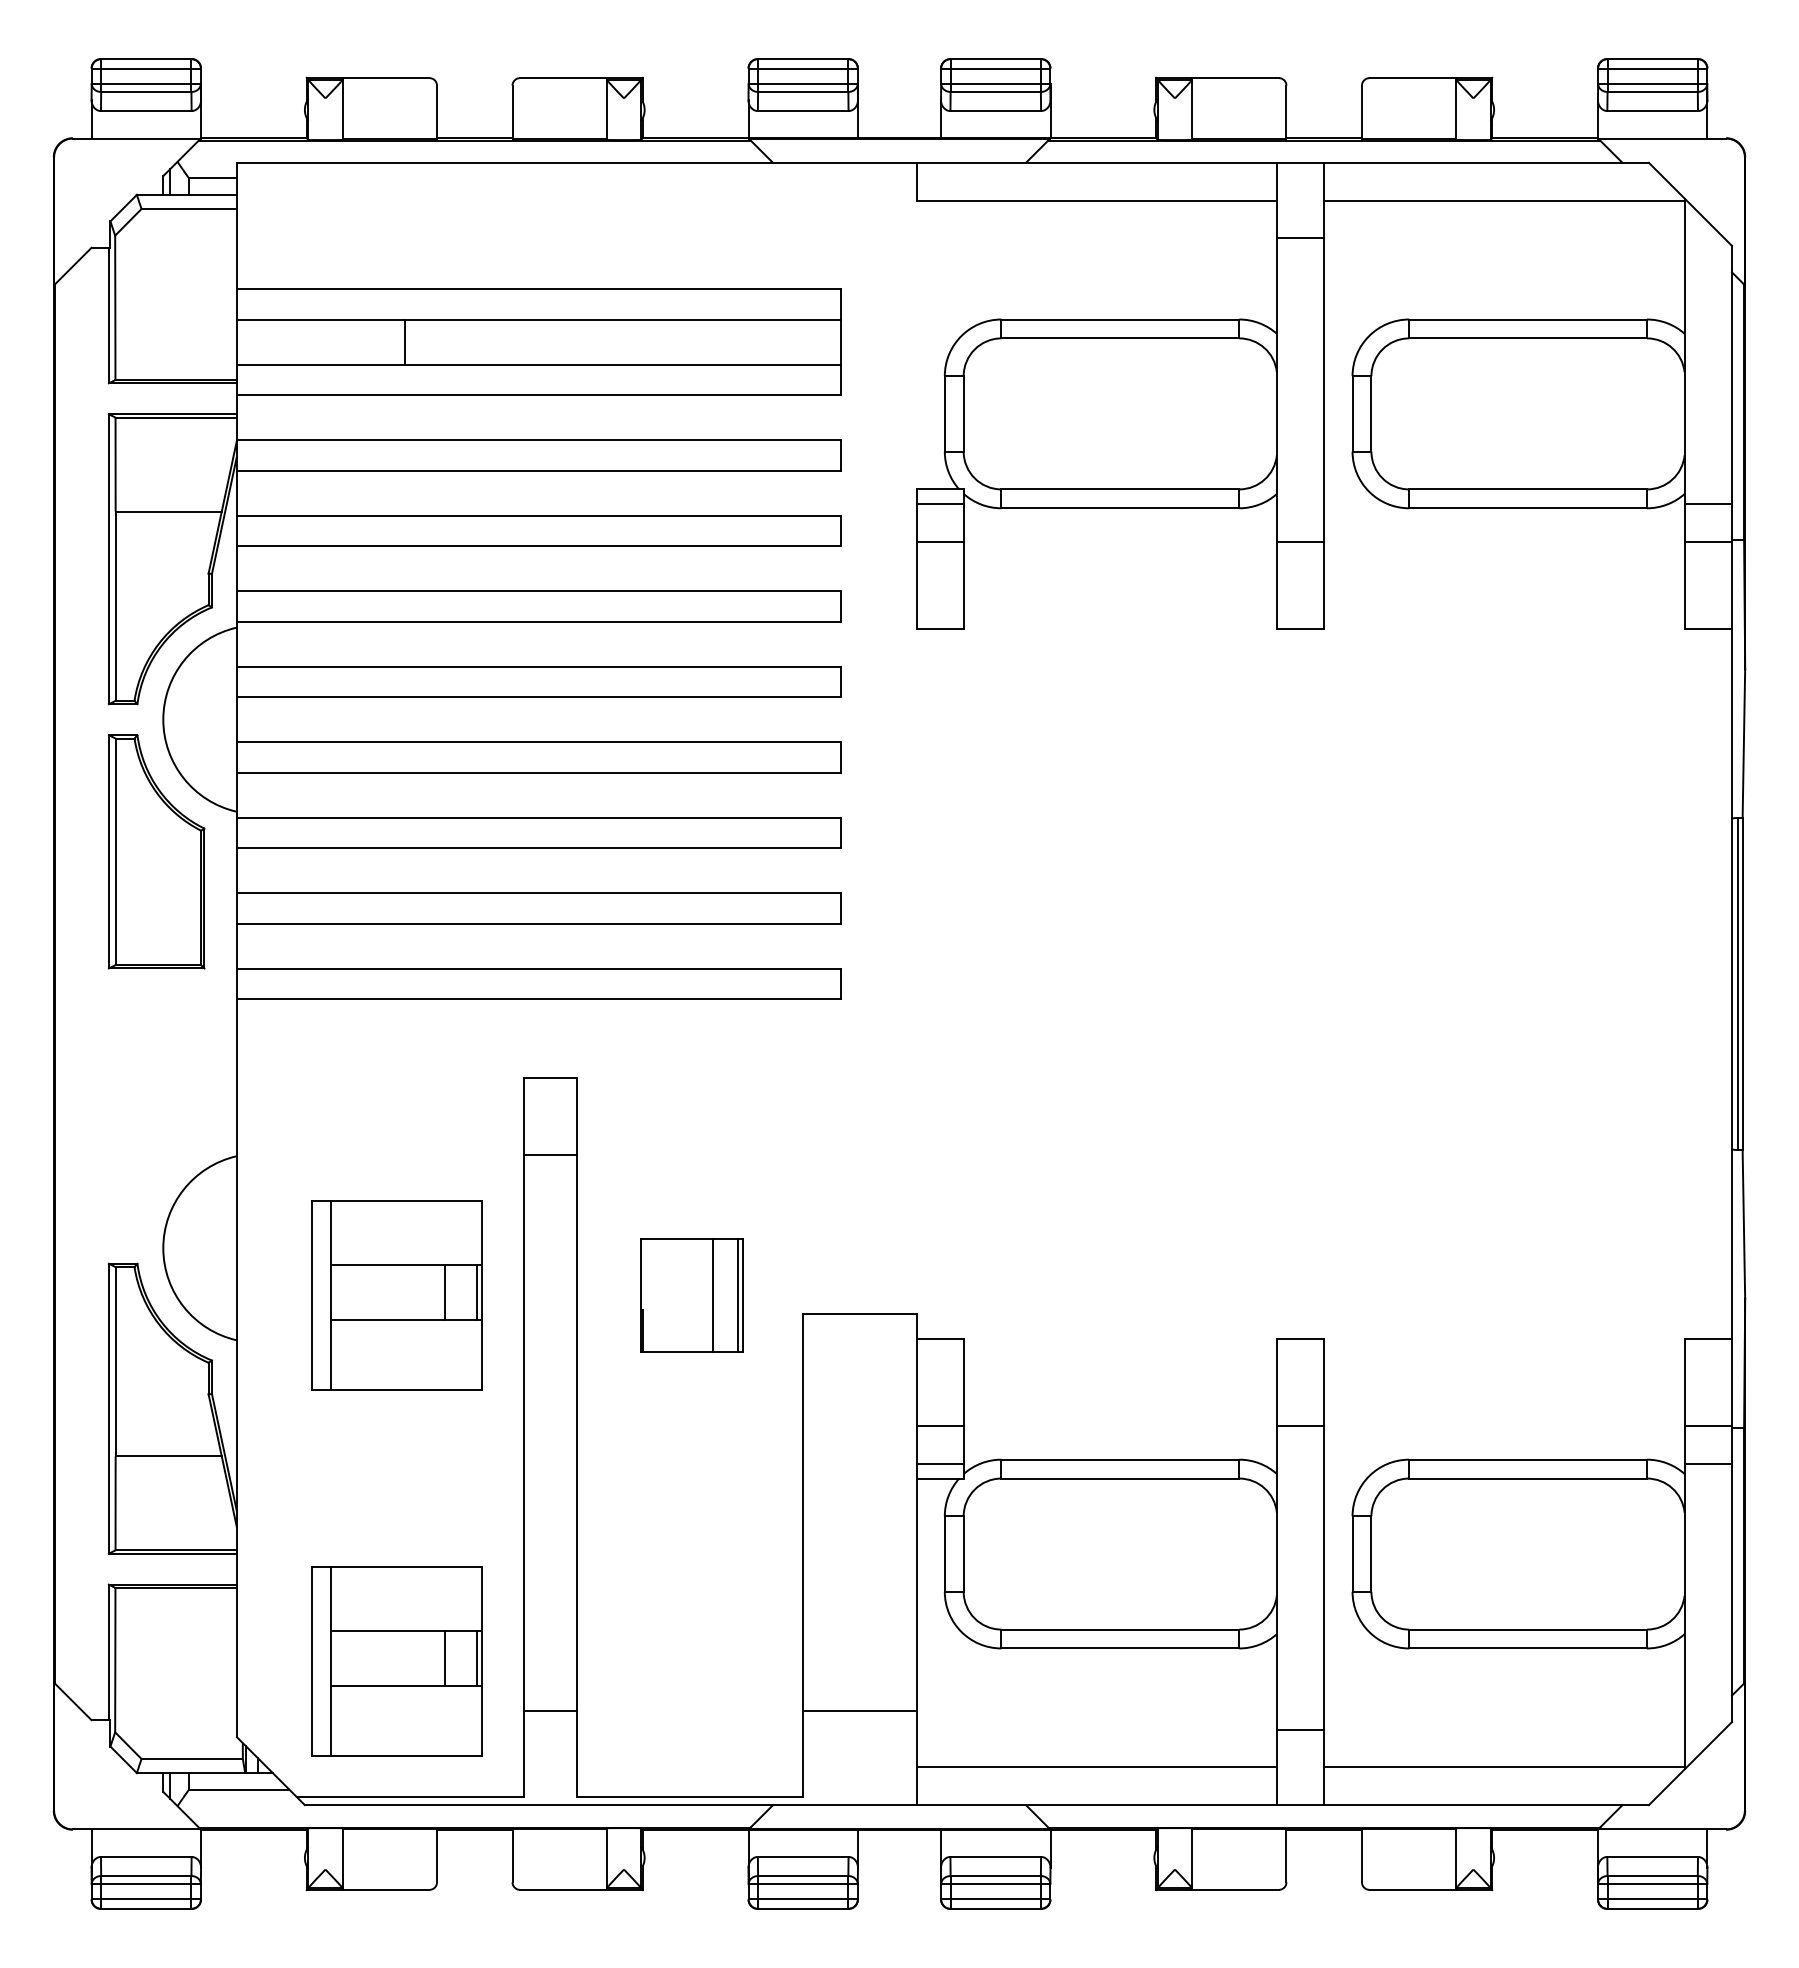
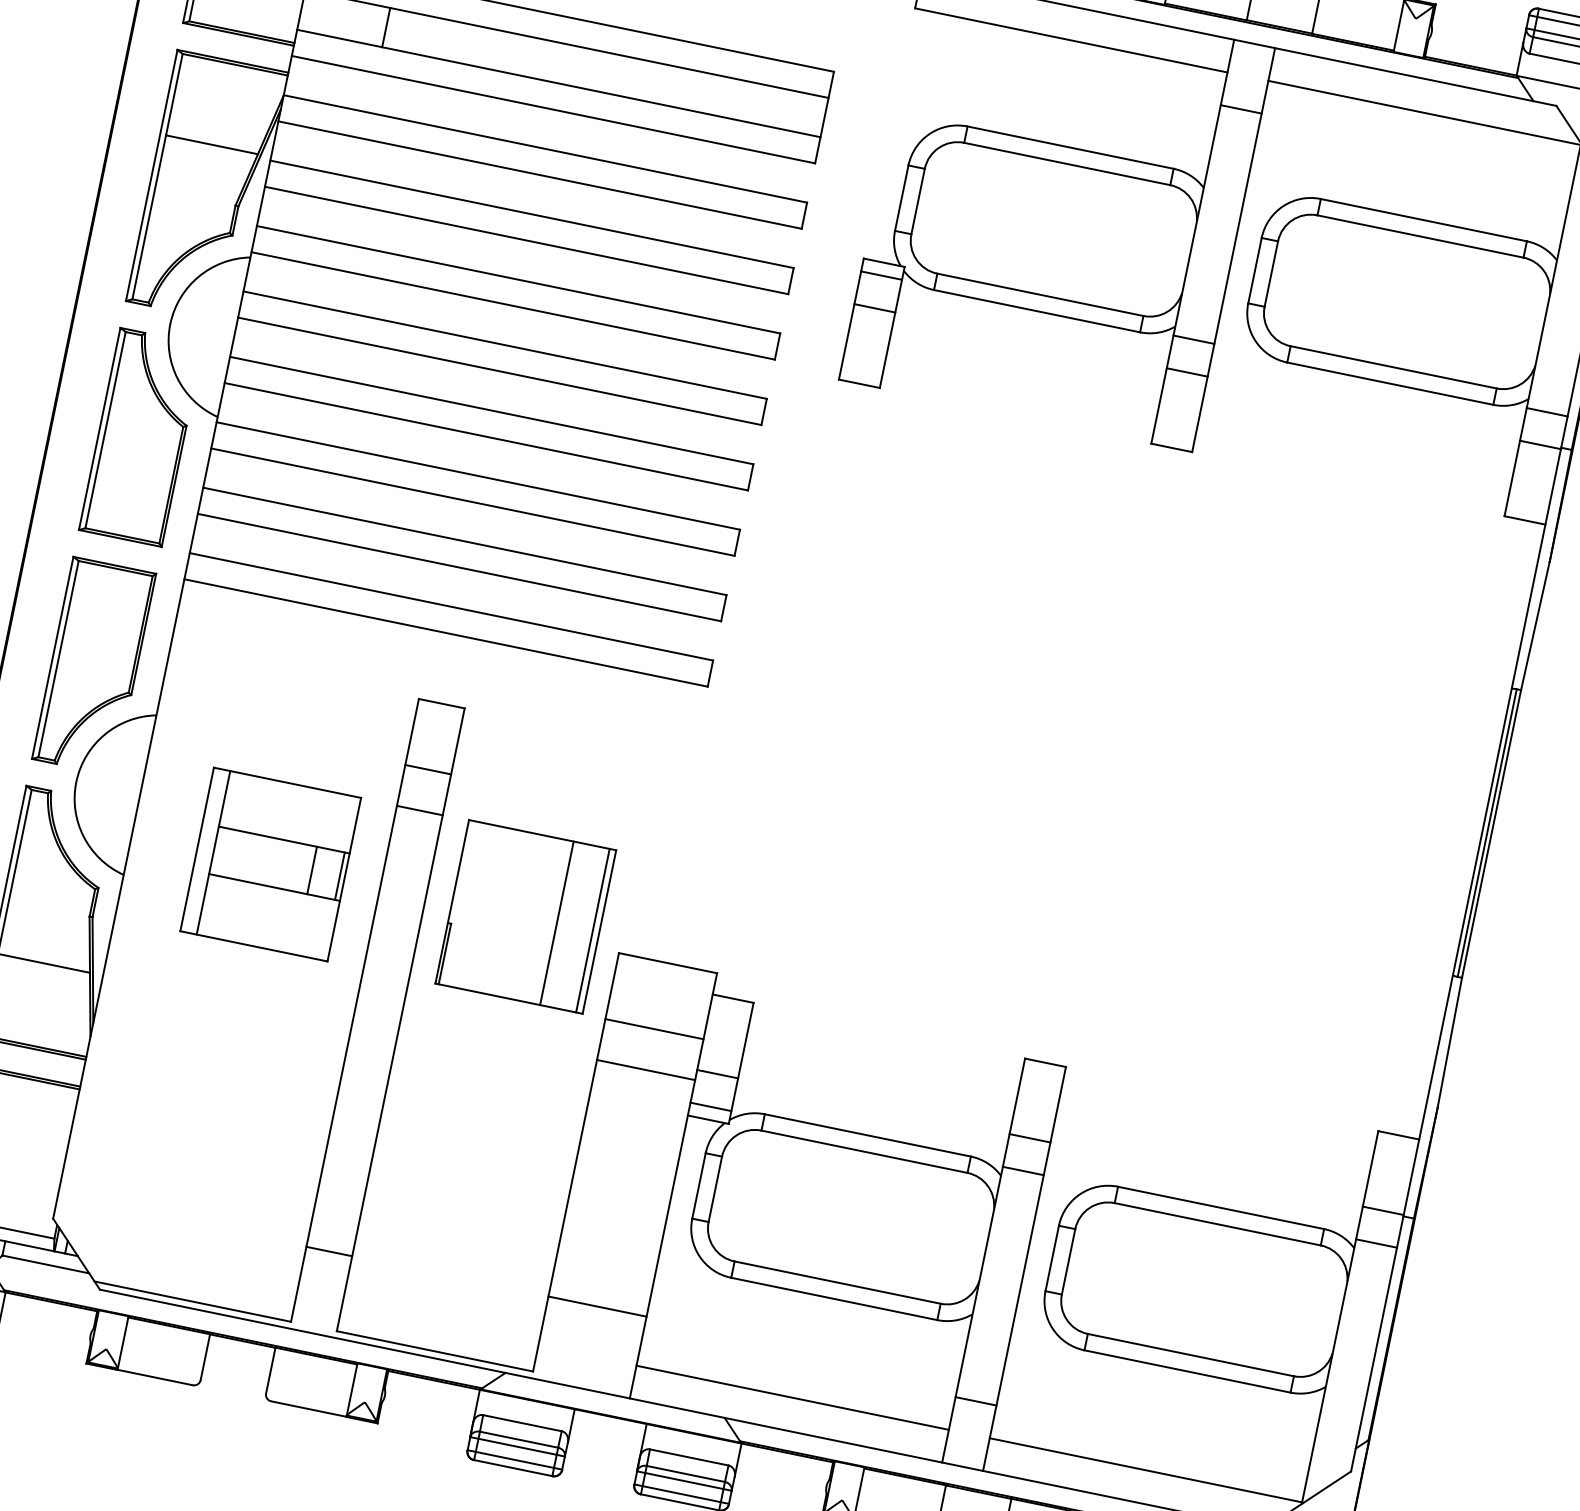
line: (405, 341) -> (386, 27), moved
line: (1300, 504) -> (1193, 339), added
part: (156, 1115) -> (94, 665), added
line: (549, 1201) -> (419, 810), added
part: (691, 1295) -> (525, 916), size x1.67
line: (859, 1390) -> (654, 1029), added
line: (859, 1437) -> (645, 1069), added
line: (1300, 1463) -> (1023, 1170), added
part: (396, 1661) -> (204, 1181), removed

